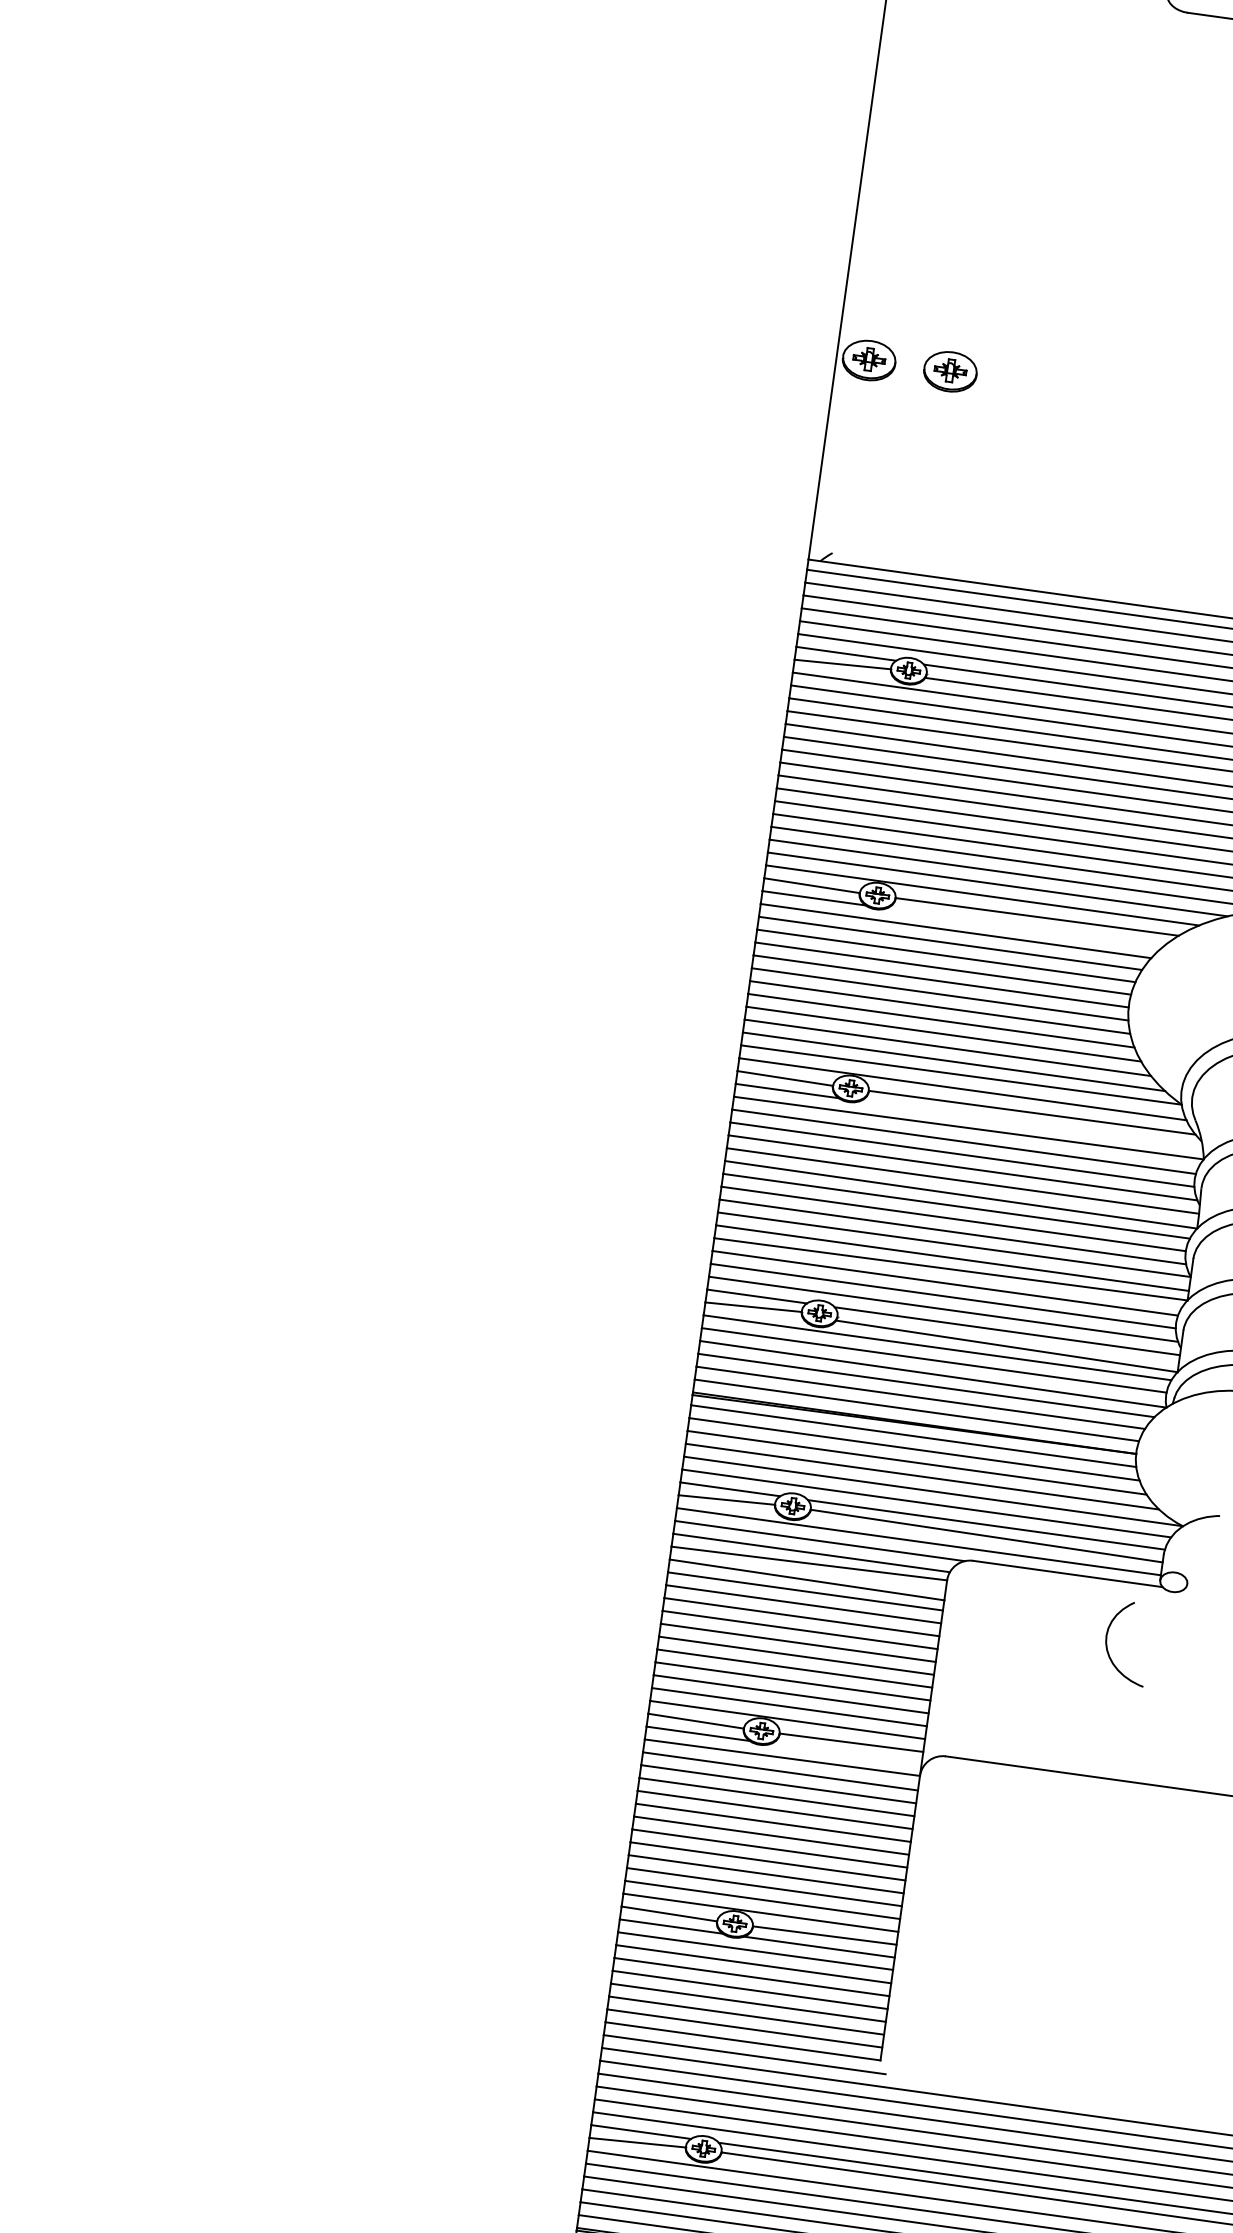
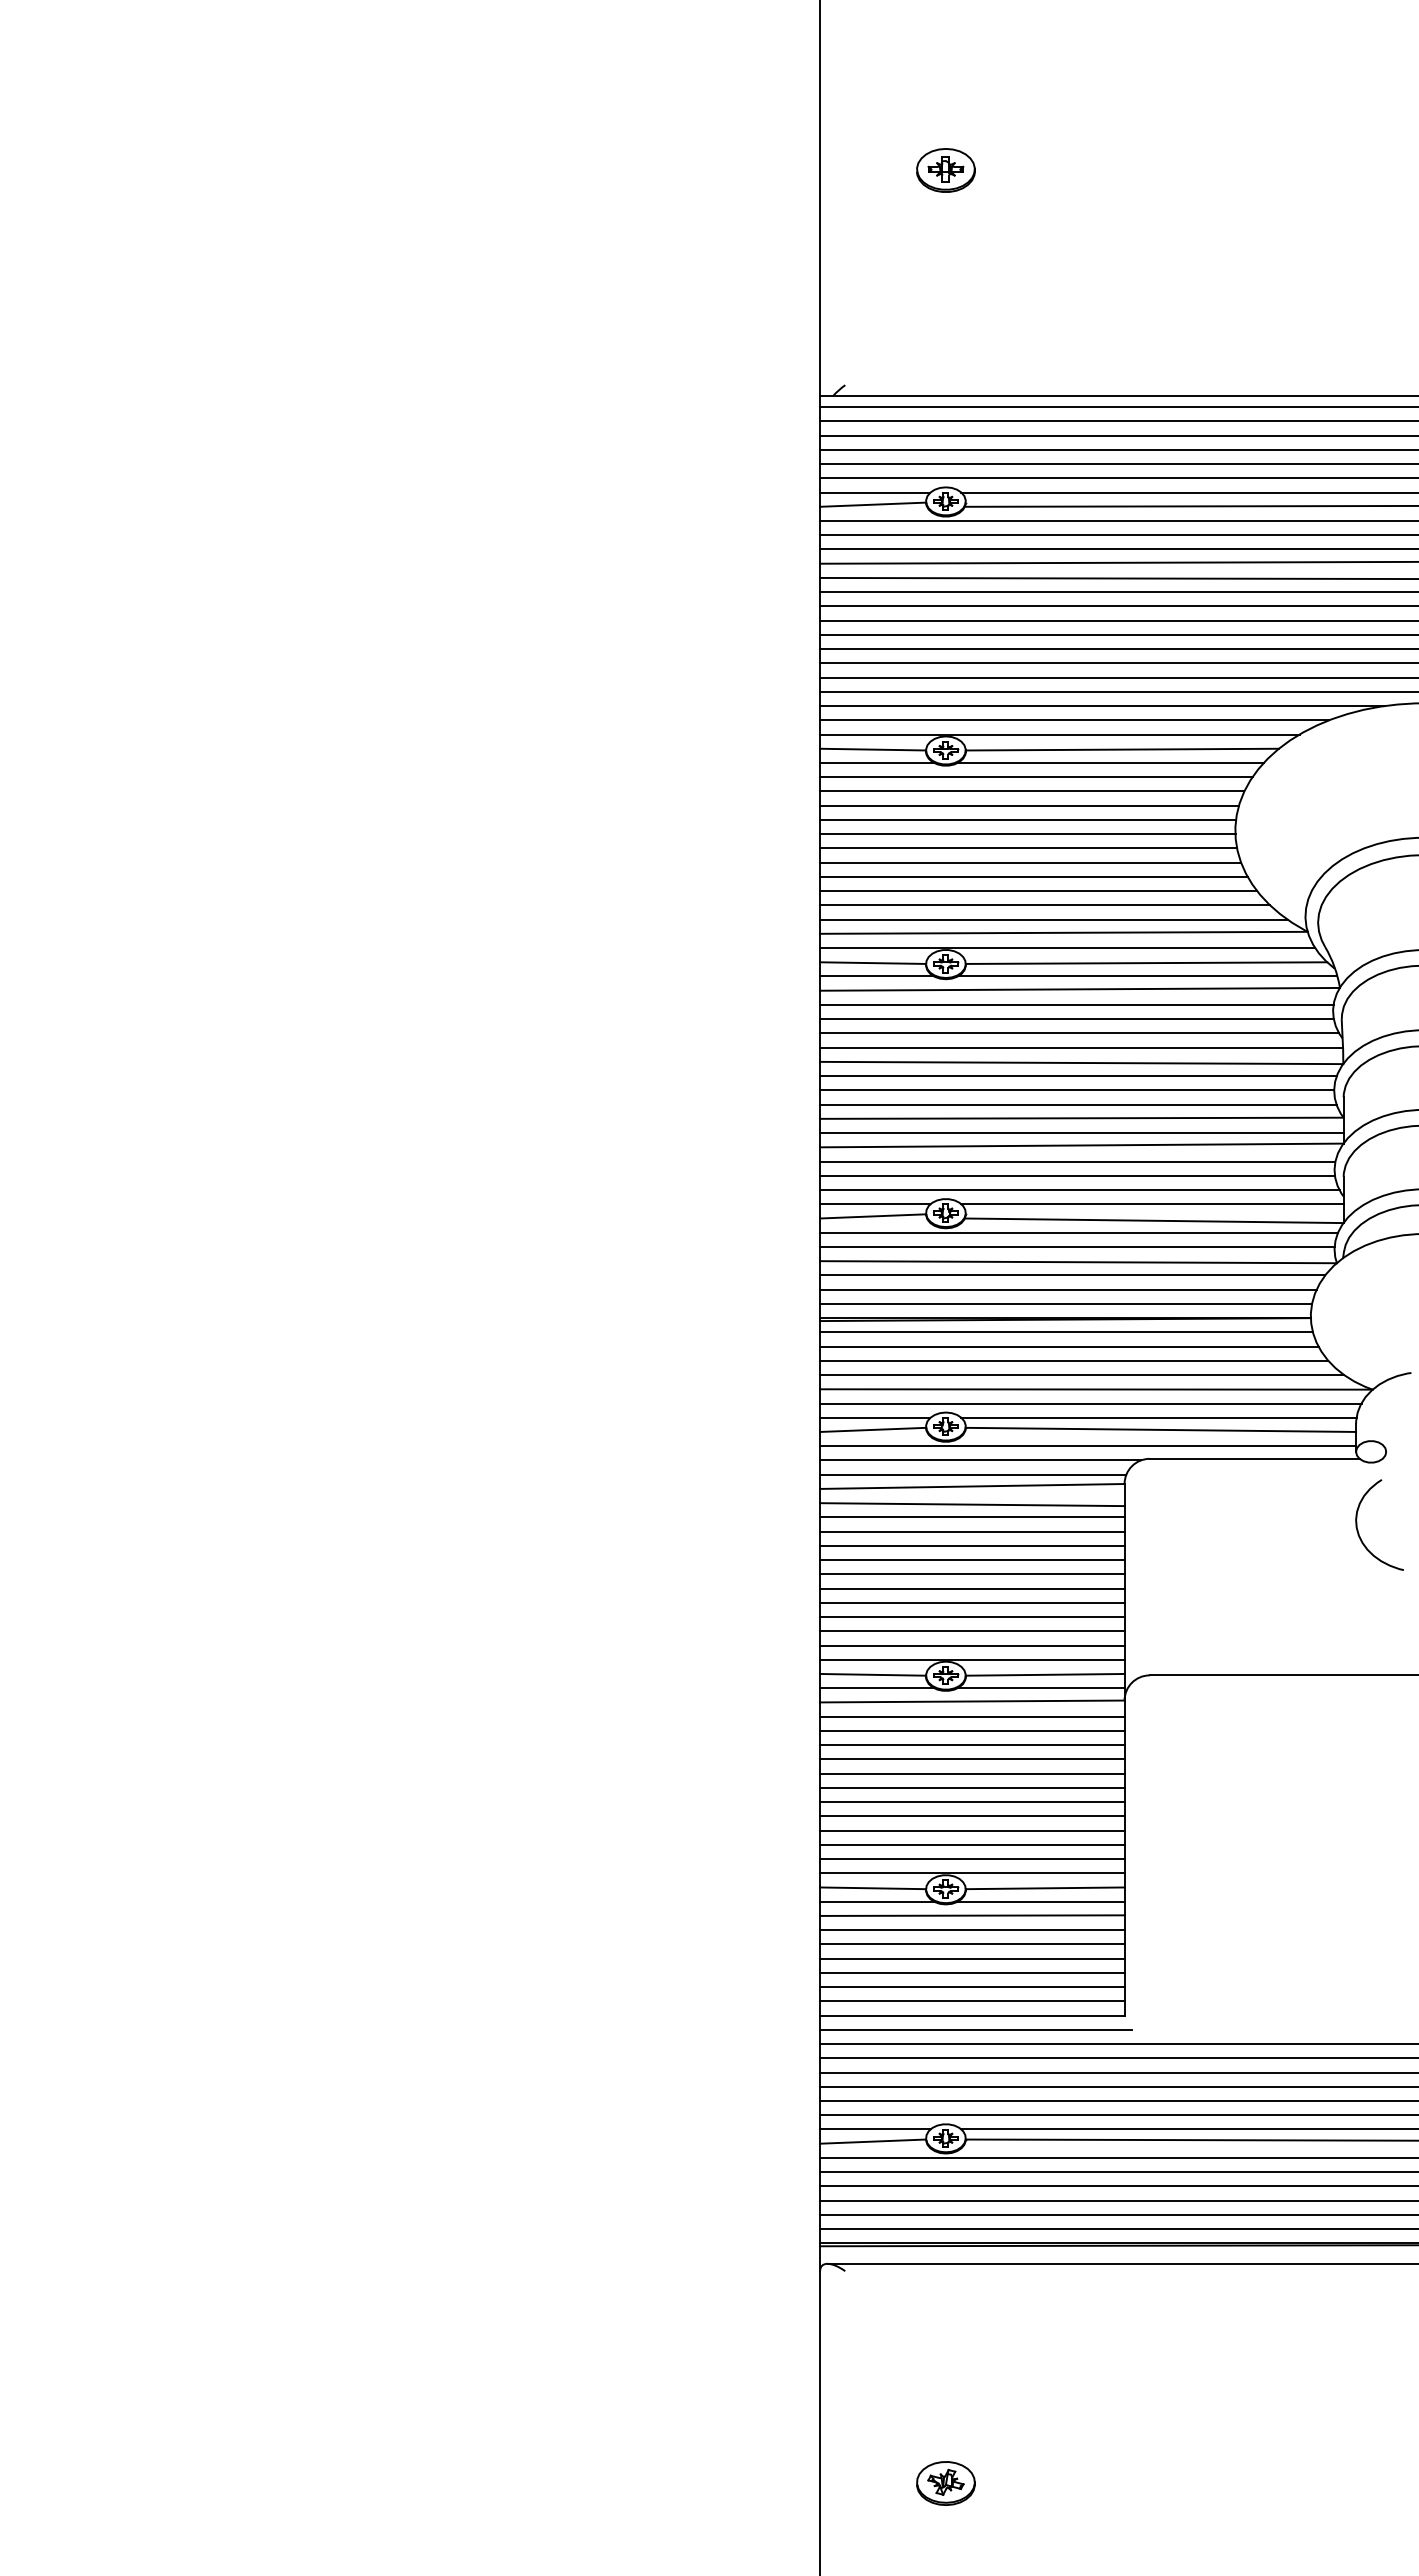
part: (868, 360) -> (855, 170), removed
line: (1024, 927) -> (1110, 763), added
line: (1031, 1124) -> (1147, 976), added
curve: (1107, 1644) -> (1358, 1529), moved
line: (845, 1754) -> (1040, 1688), added

